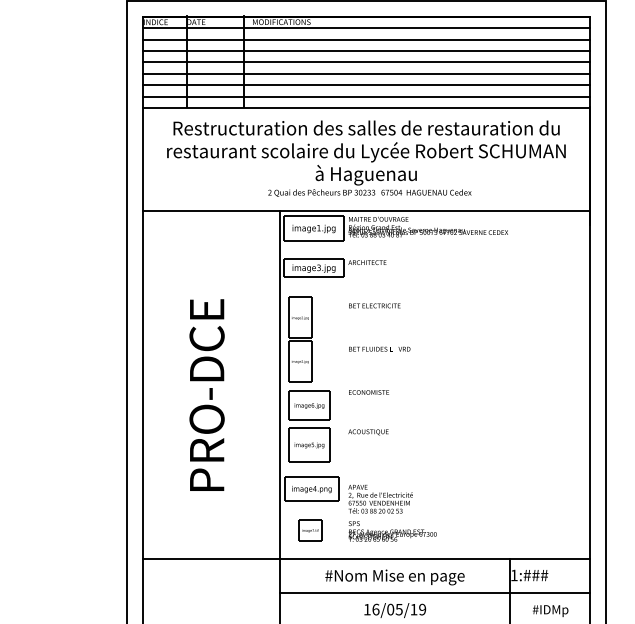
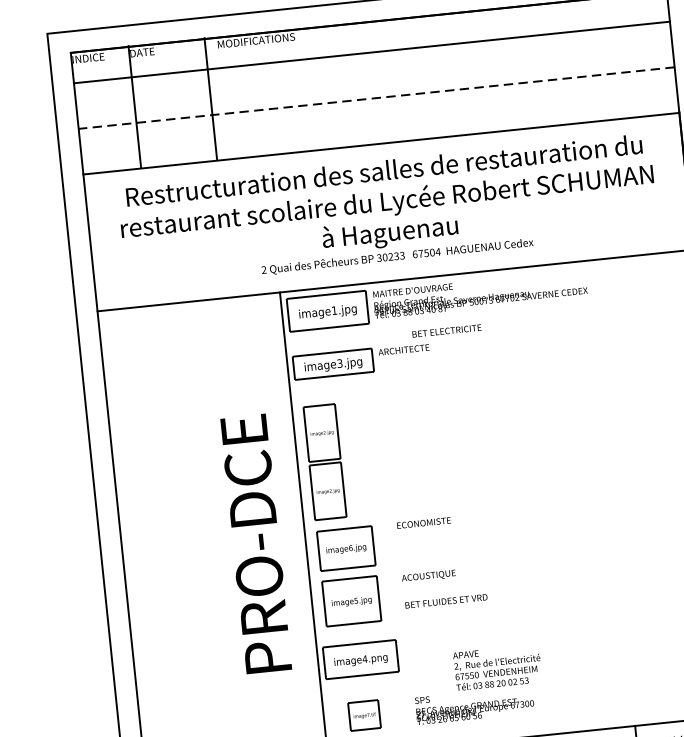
line: (366, 28) -> (370, 37), removed
line: (366, 51) -> (373, 68), removed
line: (366, 62) -> (375, 82), removed
line: (366, 73) -> (376, 97), solid -> dashed
line: (366, 85) -> (378, 113), removed
line: (366, 96) -> (379, 128), removed
text: (374, 305) -> (446, 330), moved
text: (379, 348) -> (446, 600), moved
text: (206, 394) -> (255, 543), moved
text: (380, 499) -> (497, 667), moved

